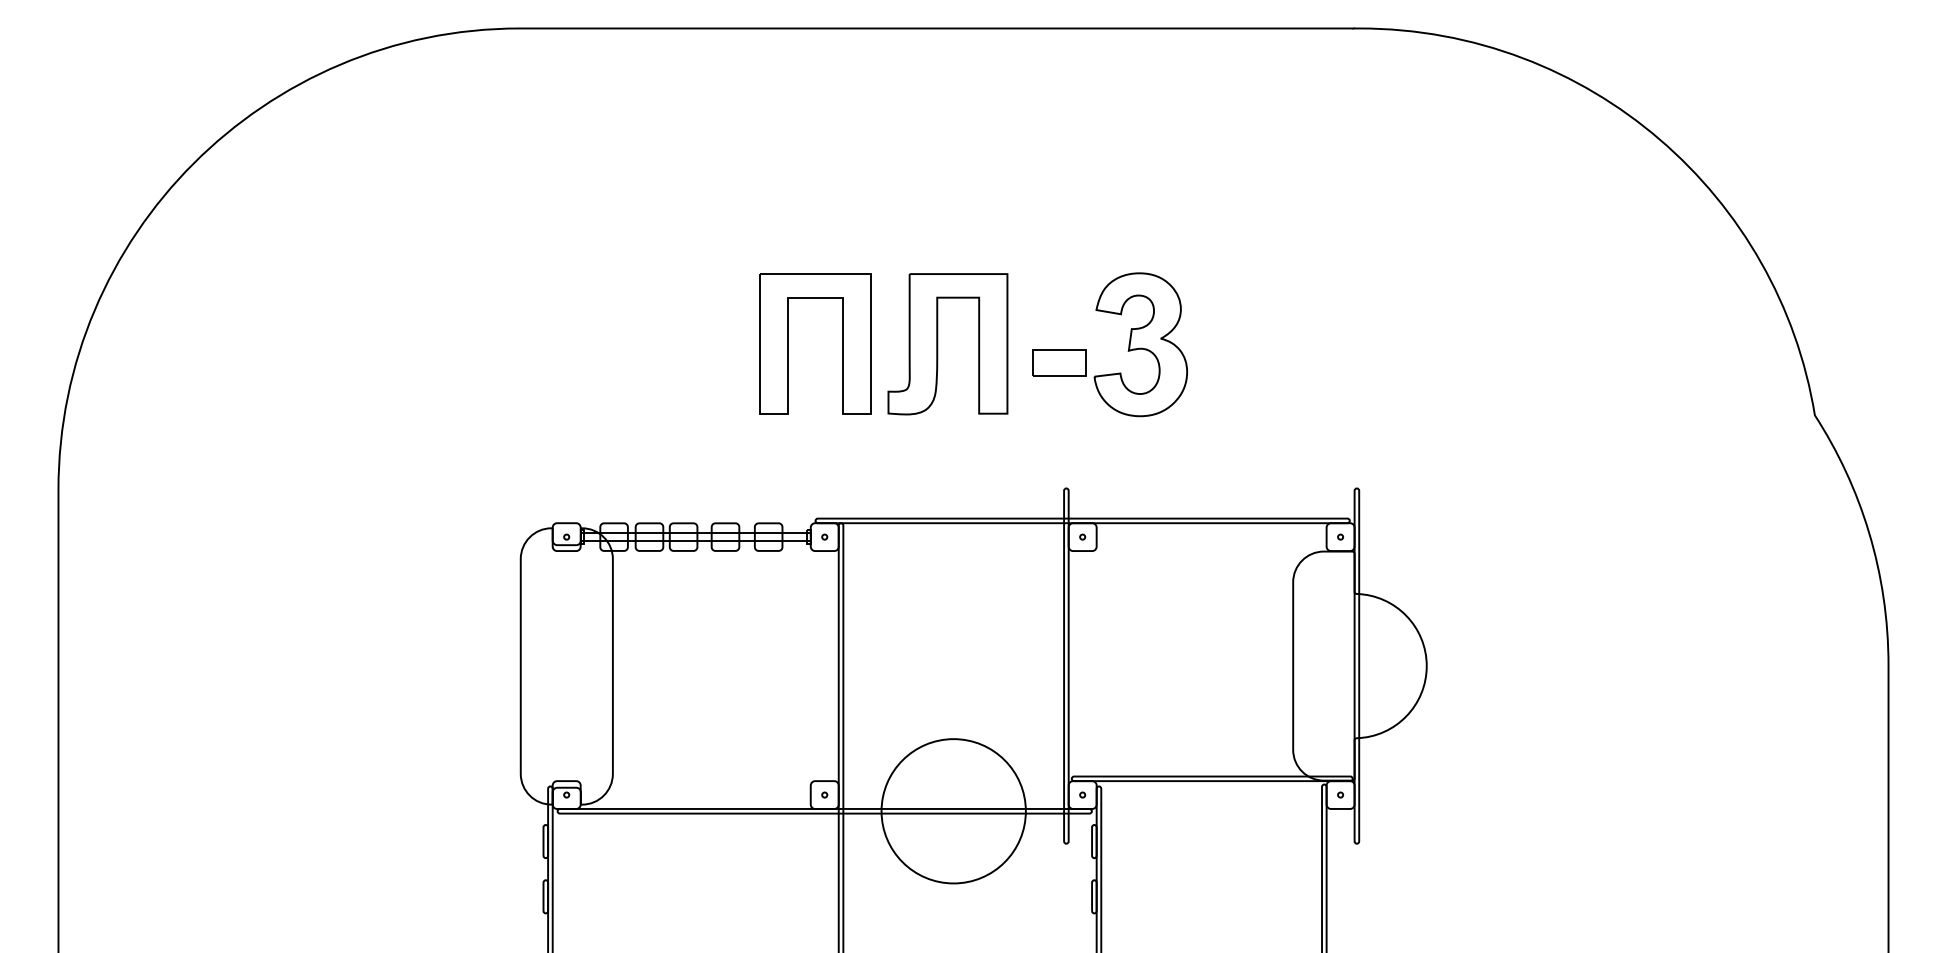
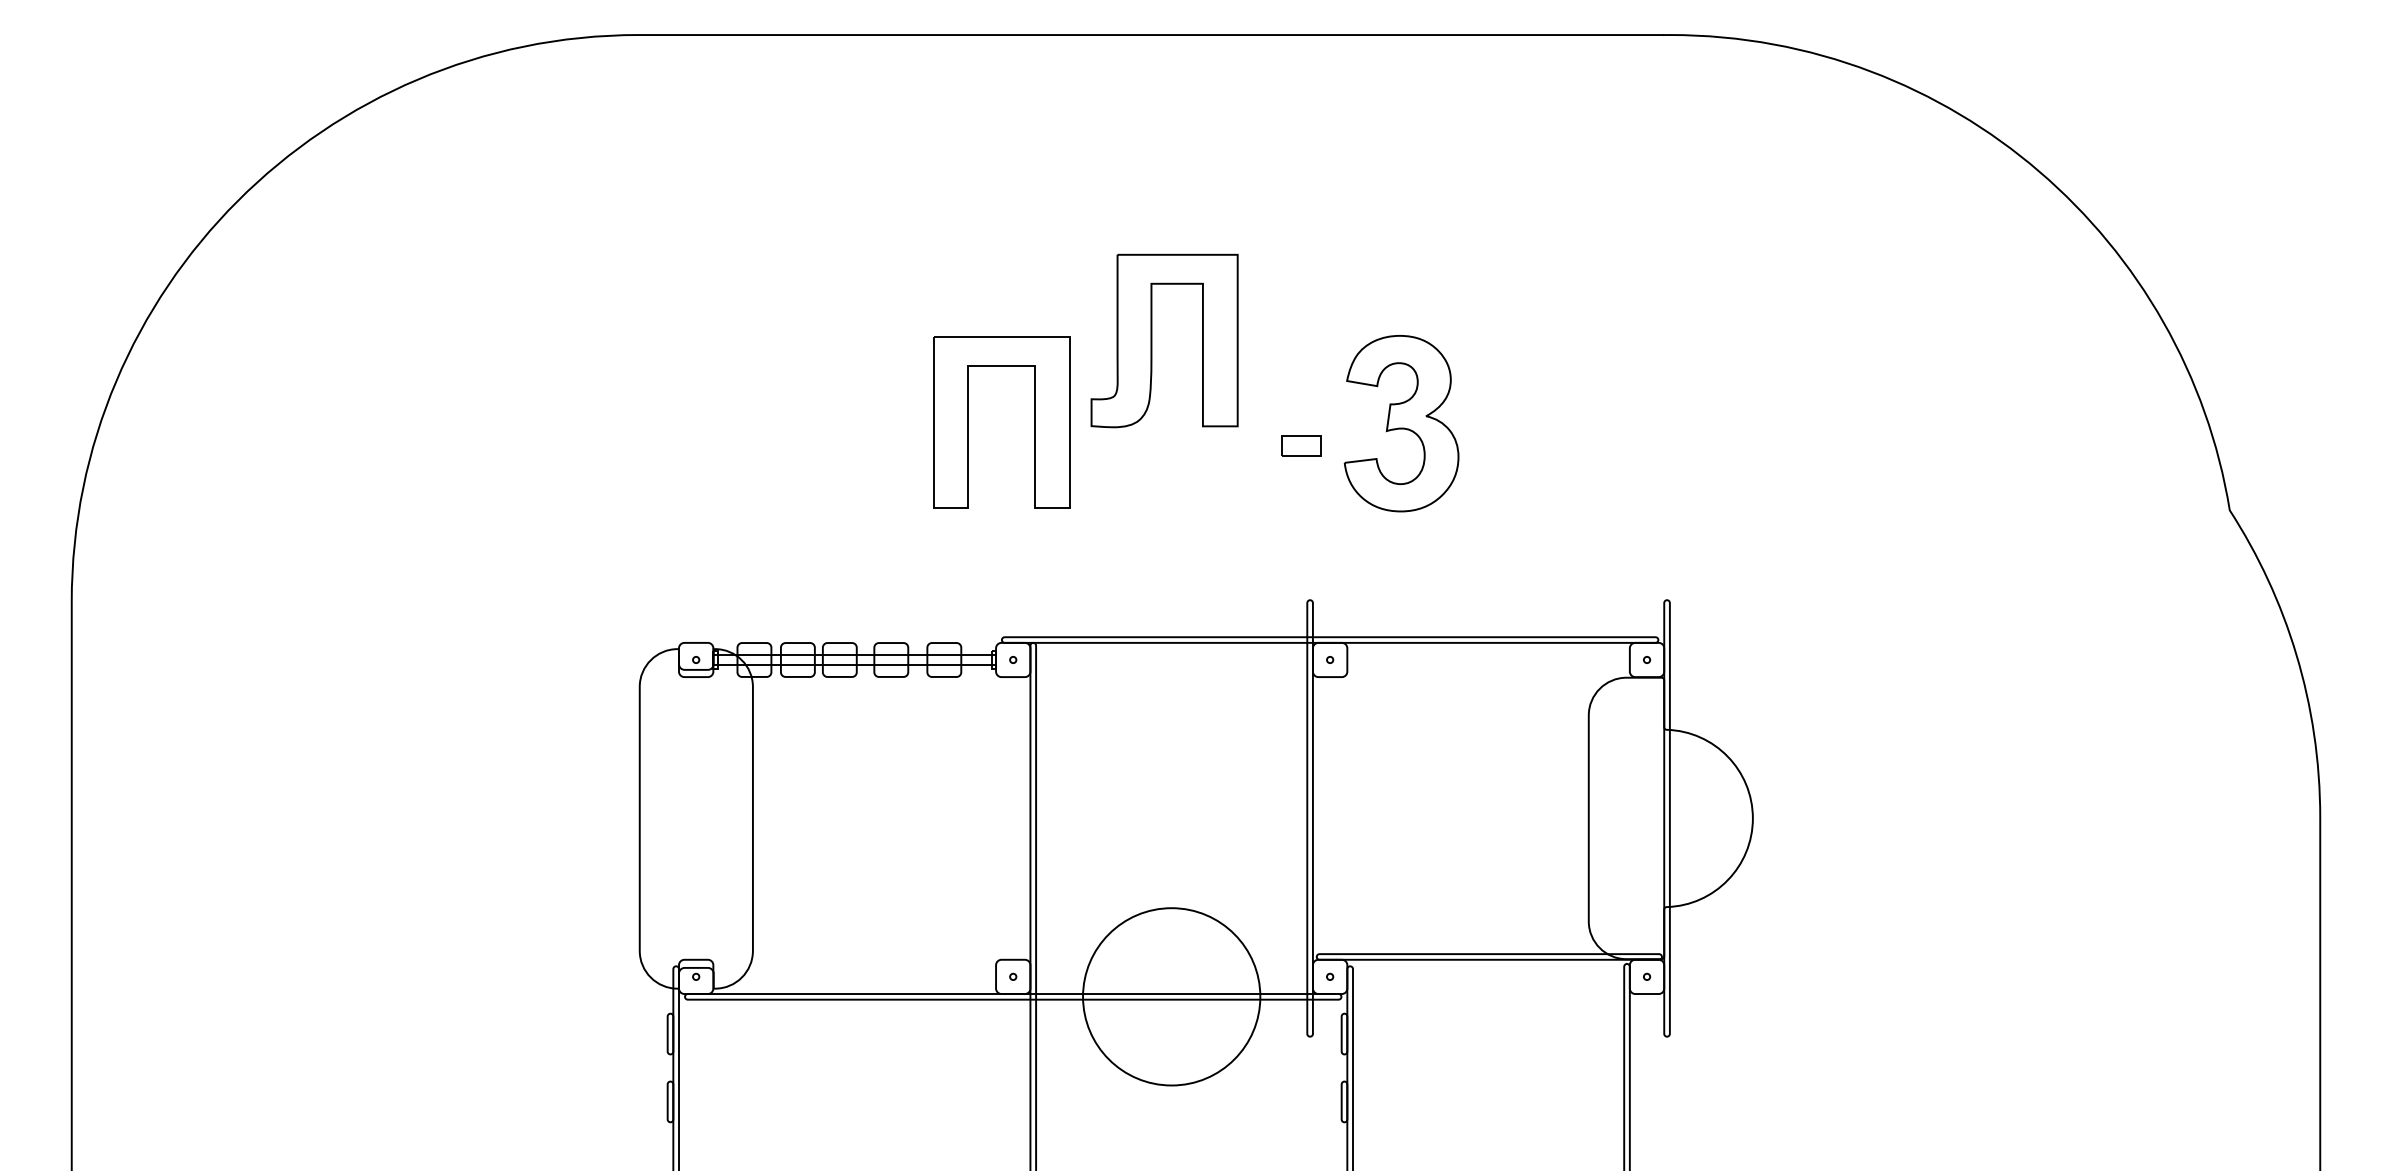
part: (938, 343) -> (1152, 340), moved
part: (1059, 363) -> (1301, 446), size x0.6

